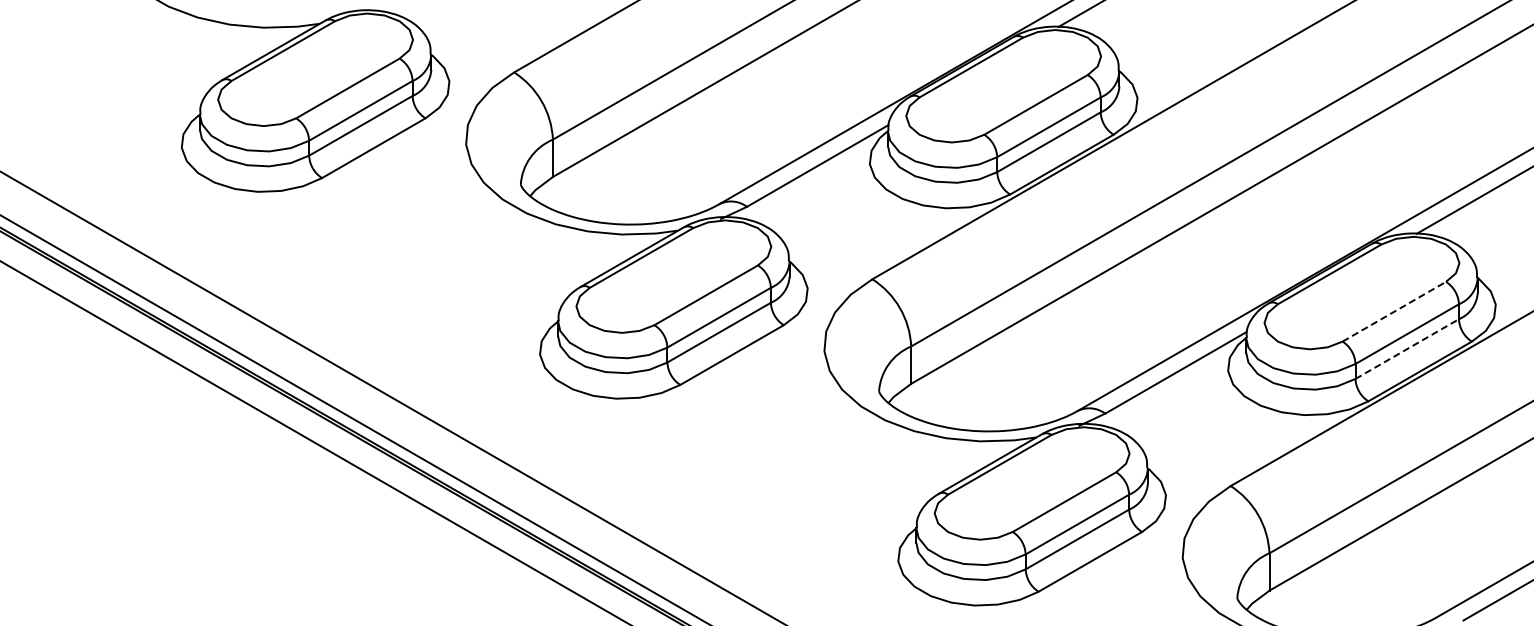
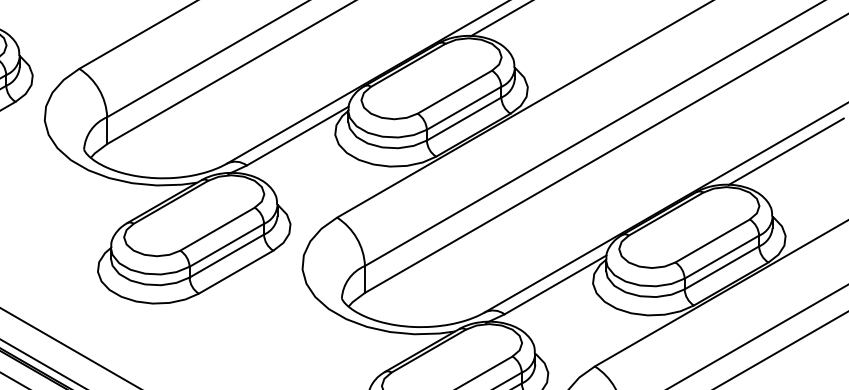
line: (1394, 311) -> (712, 240), dashed -> solid
line: (1407, 349) -> (722, 268), dashed -> solid

